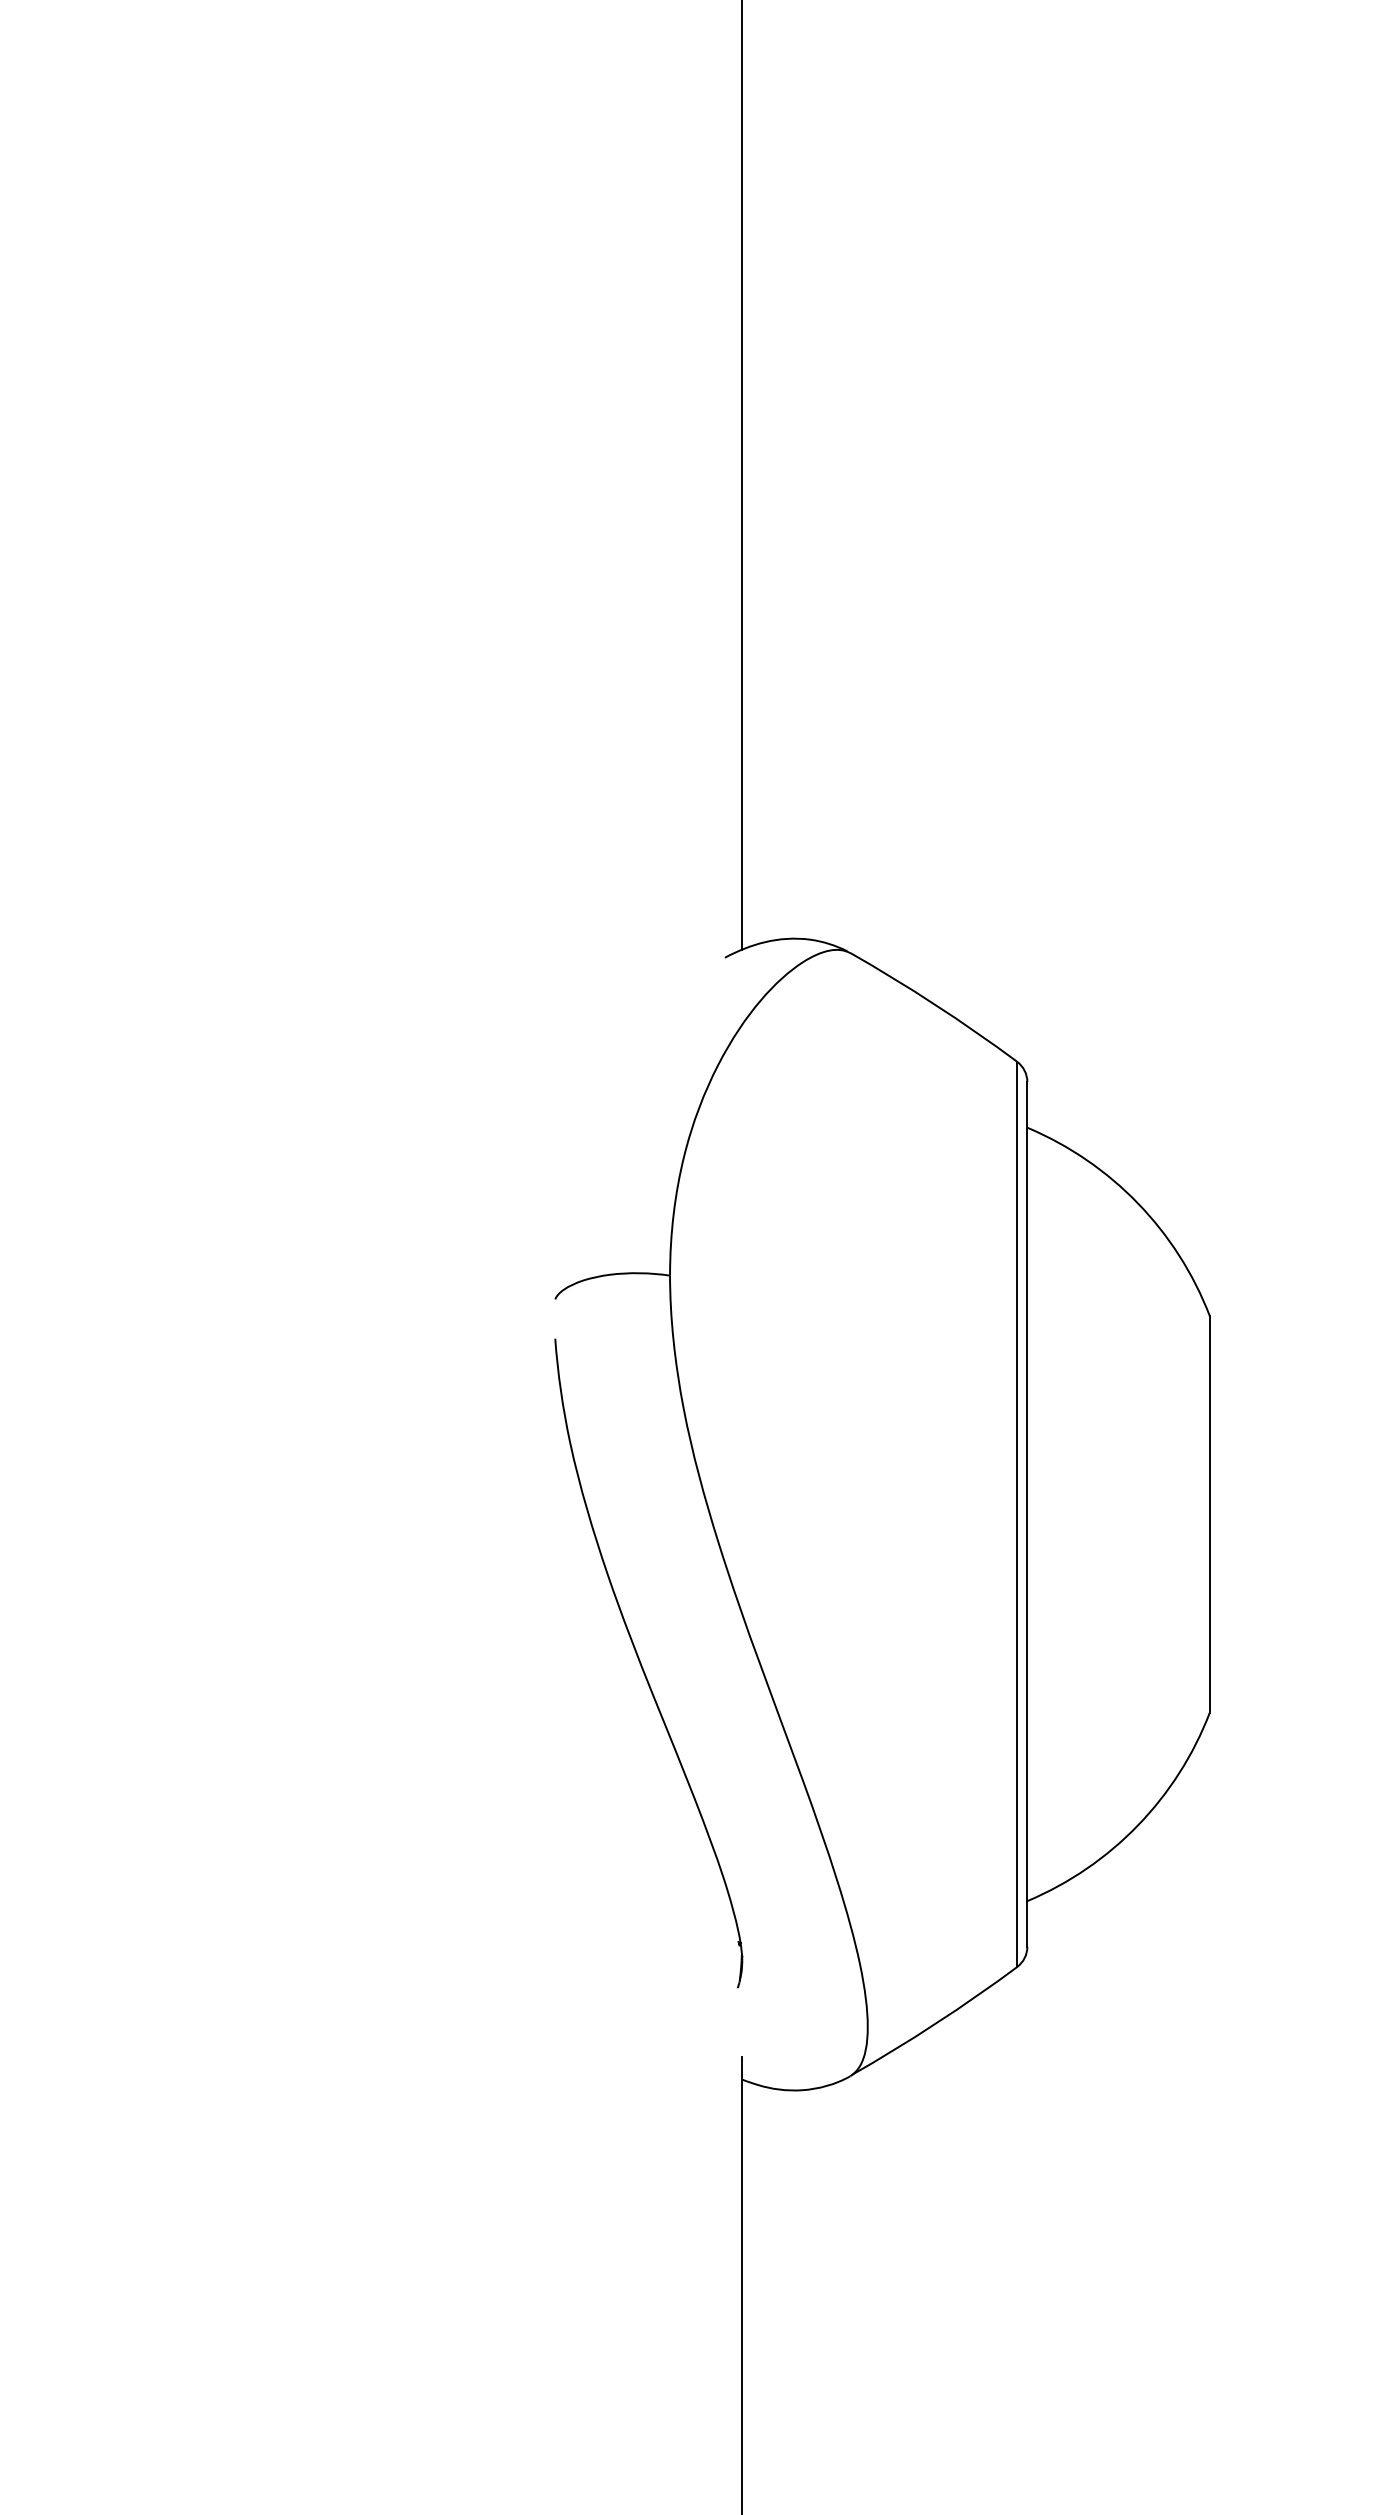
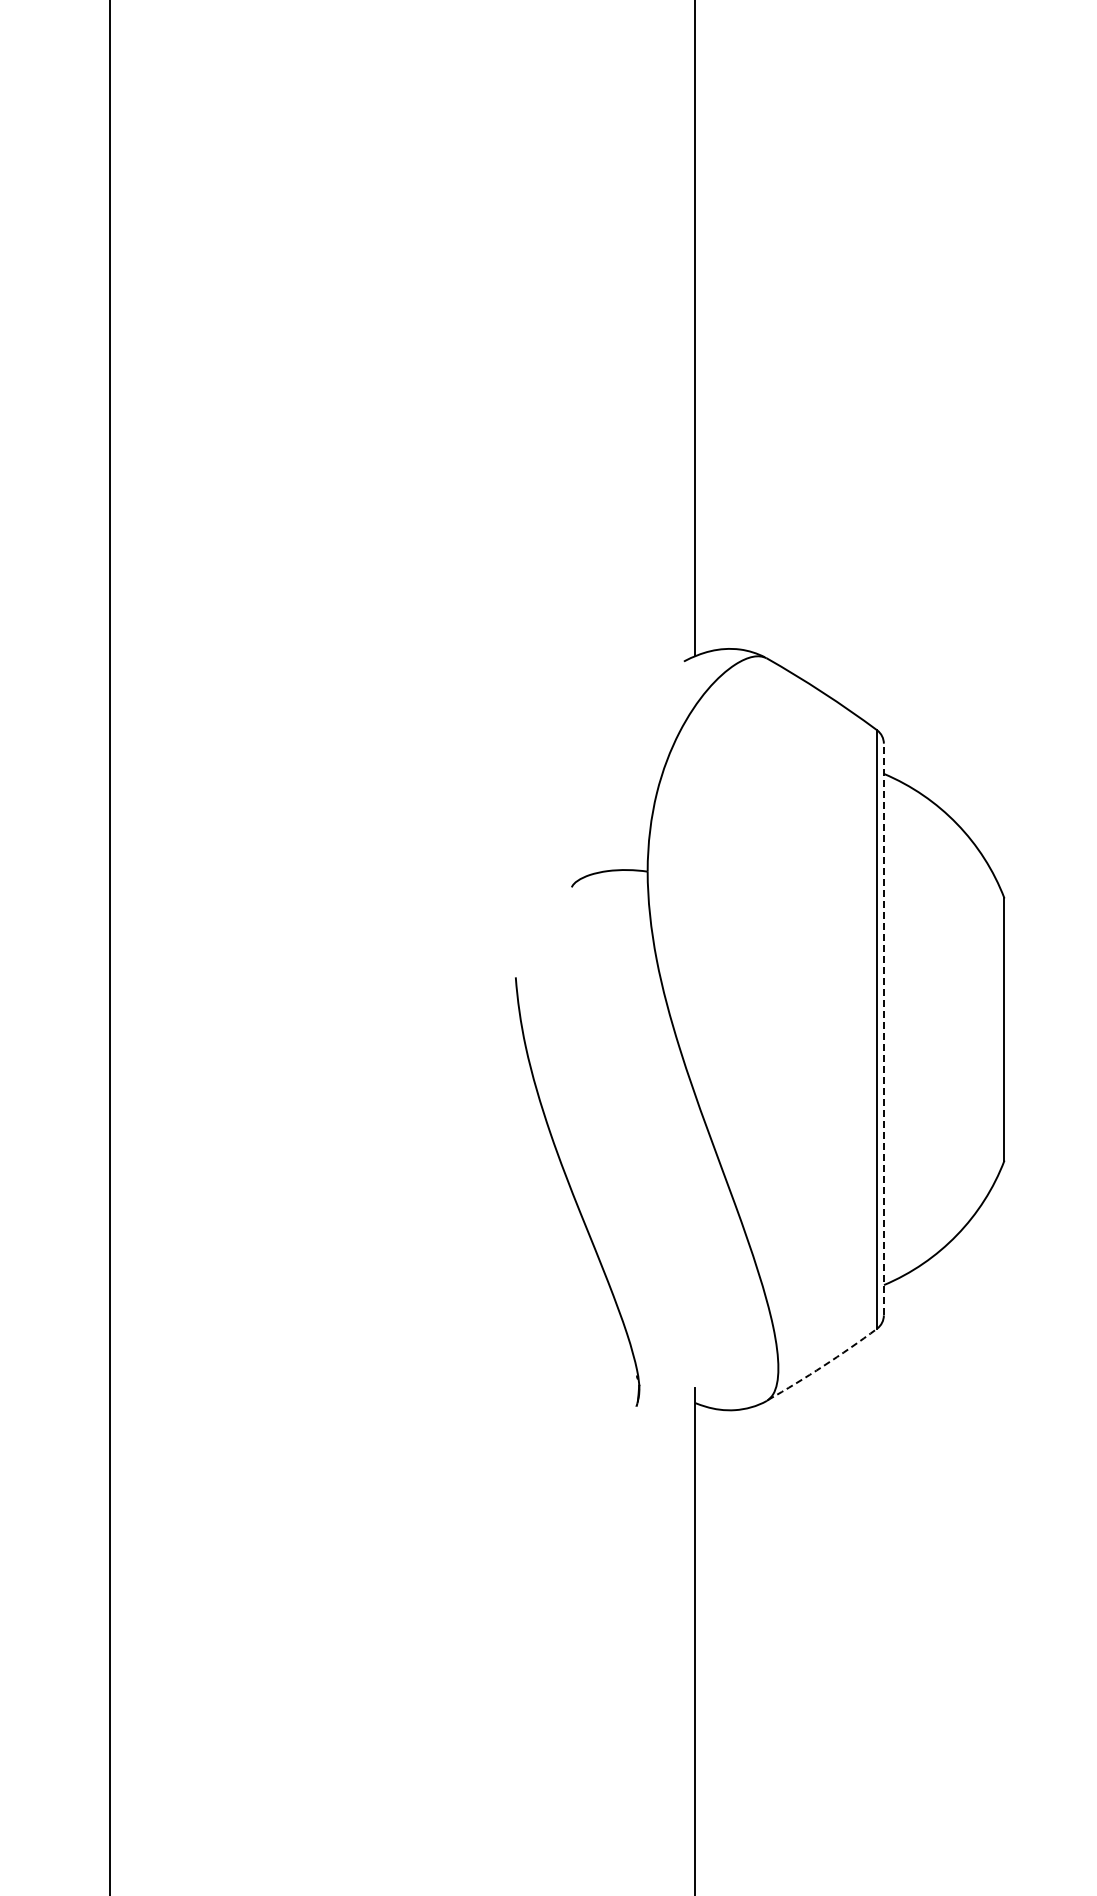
line: (1026, 1514) -> (883, 1029), solid -> dashed
part: (648, 1662) -> (577, 1191), moved
arc: (936, 2024) -> (823, 1366), solid -> dashed

